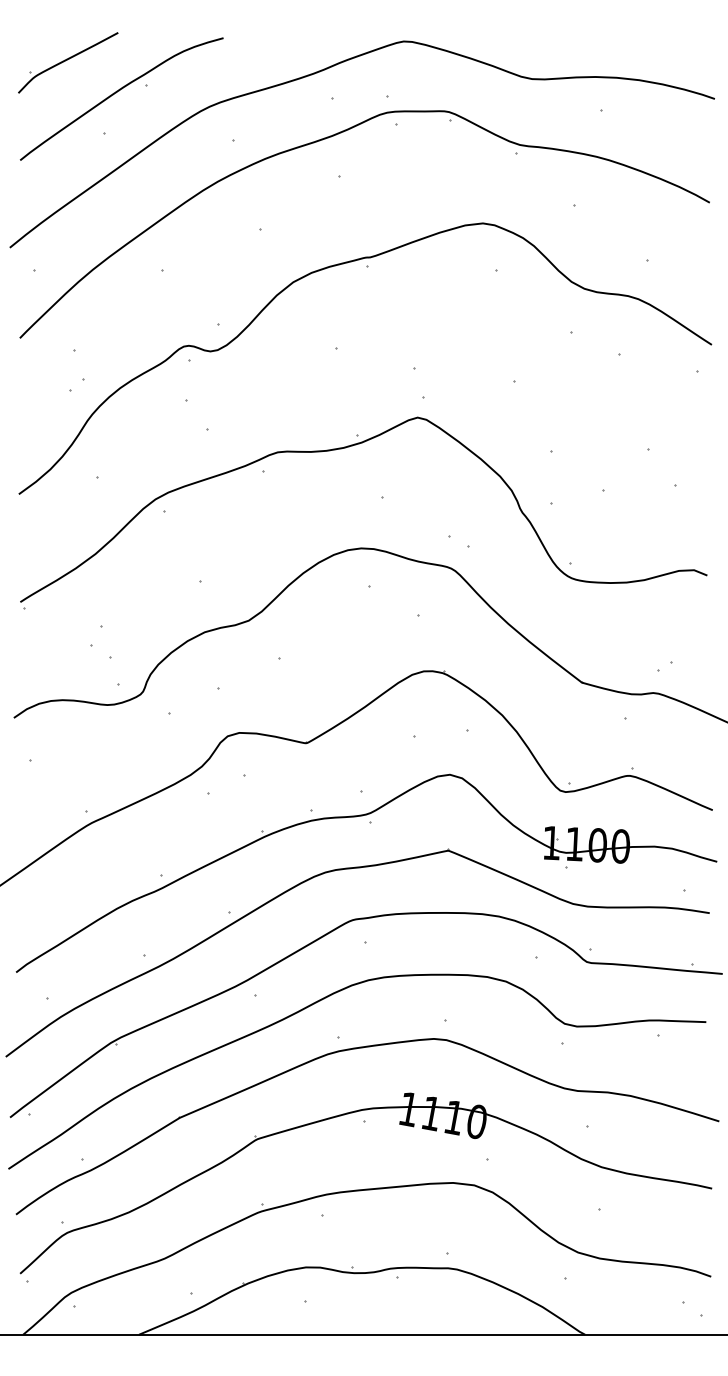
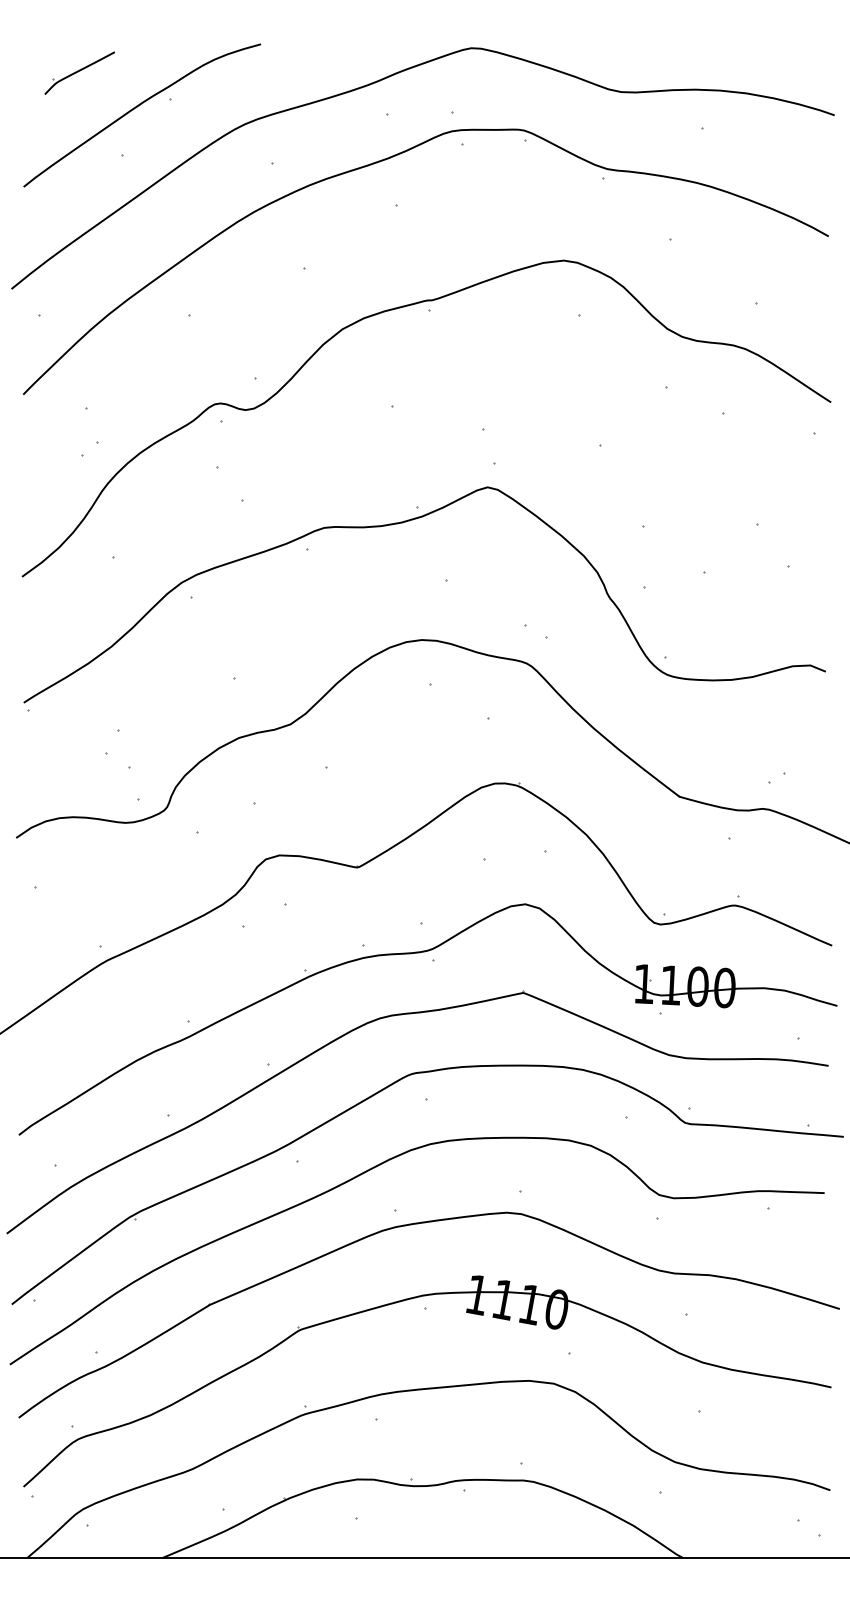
part: (68, 62) -> (80, 72), size x0.6

